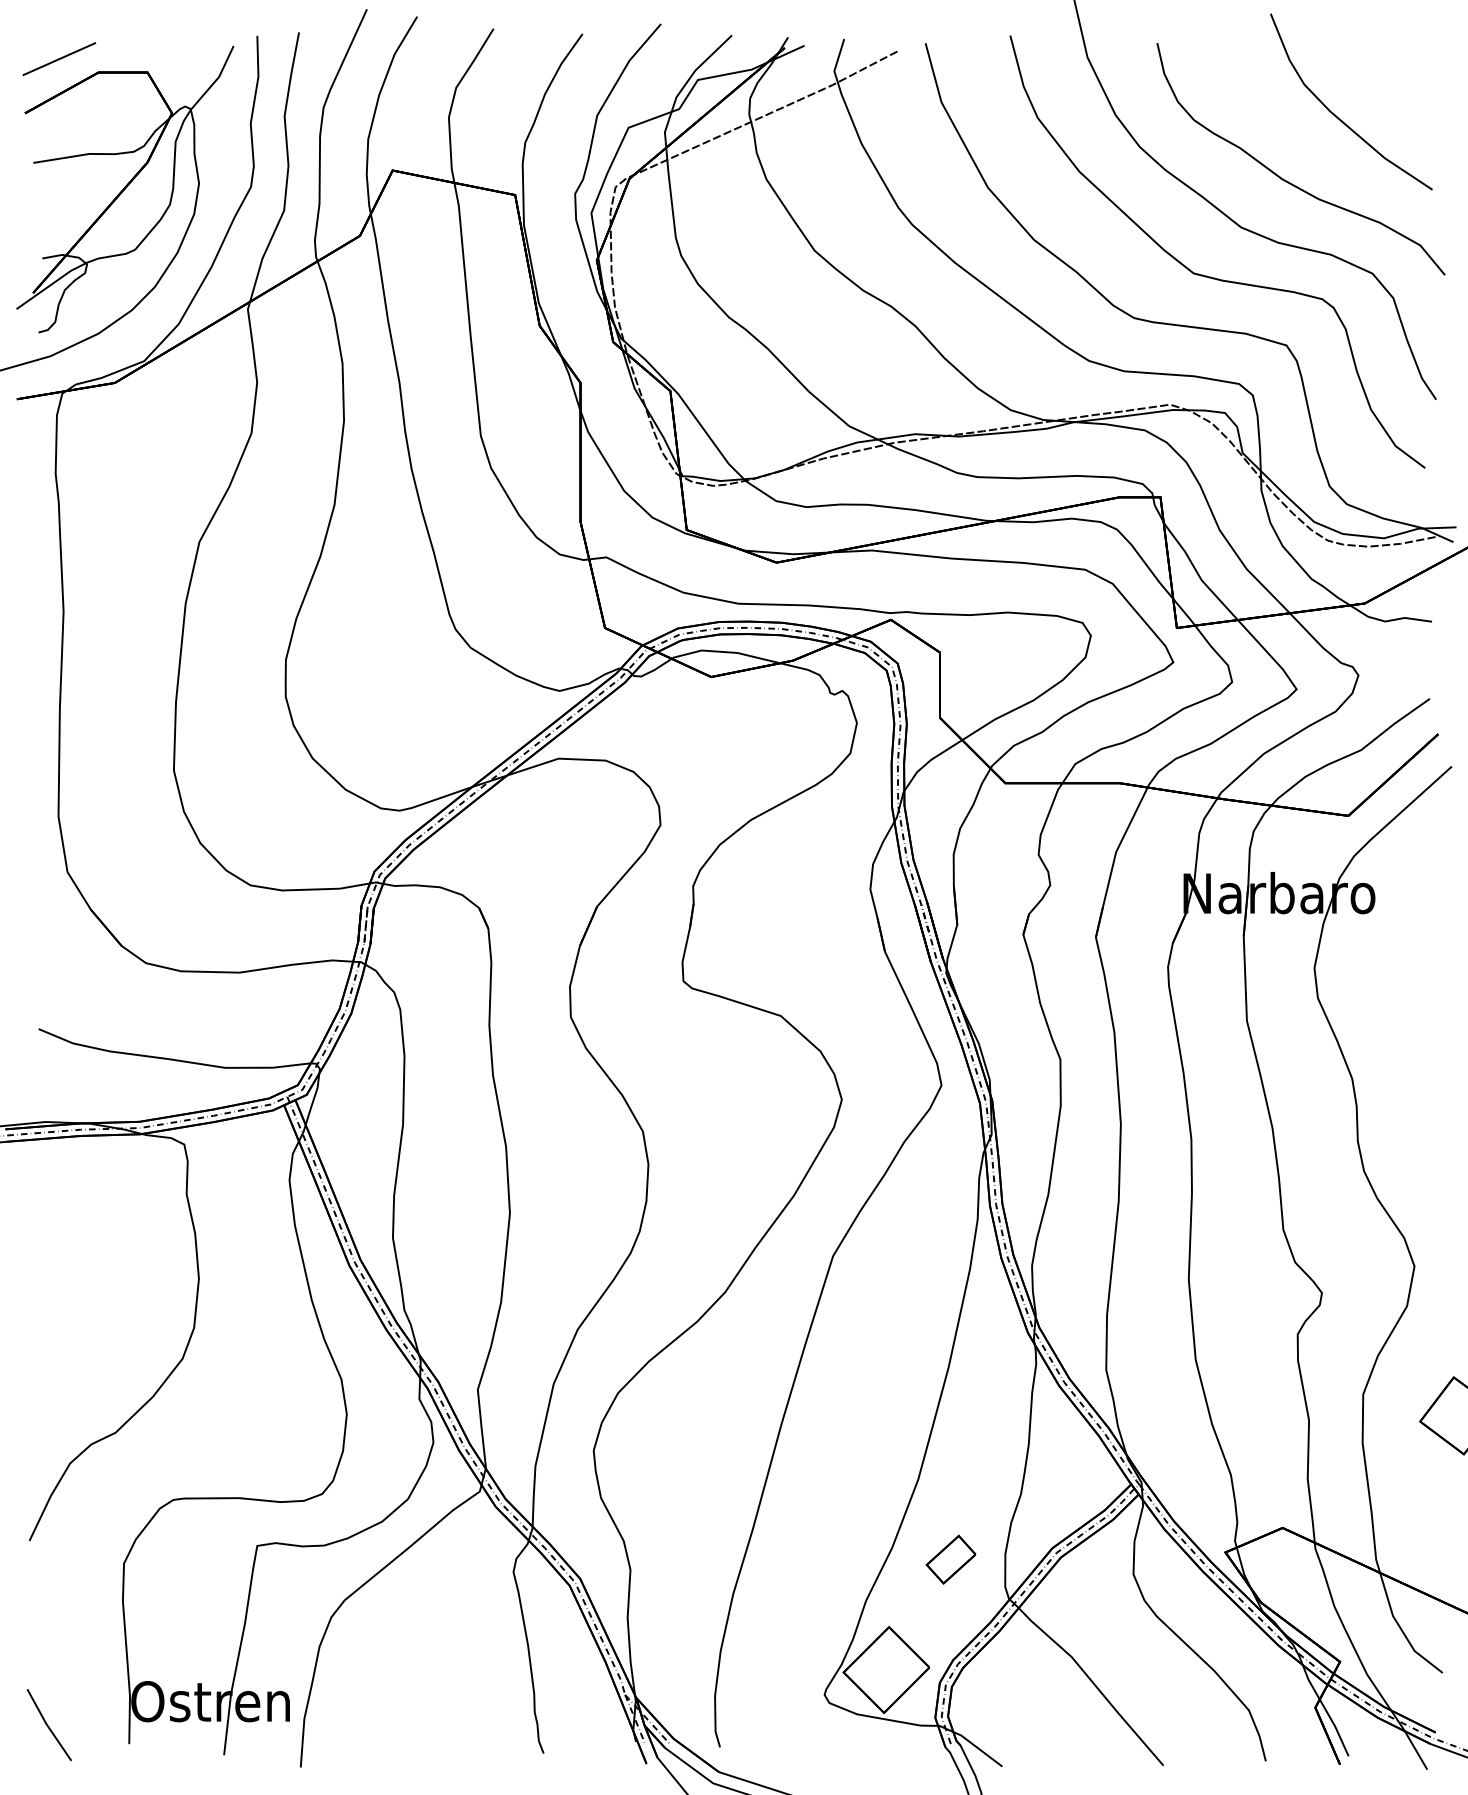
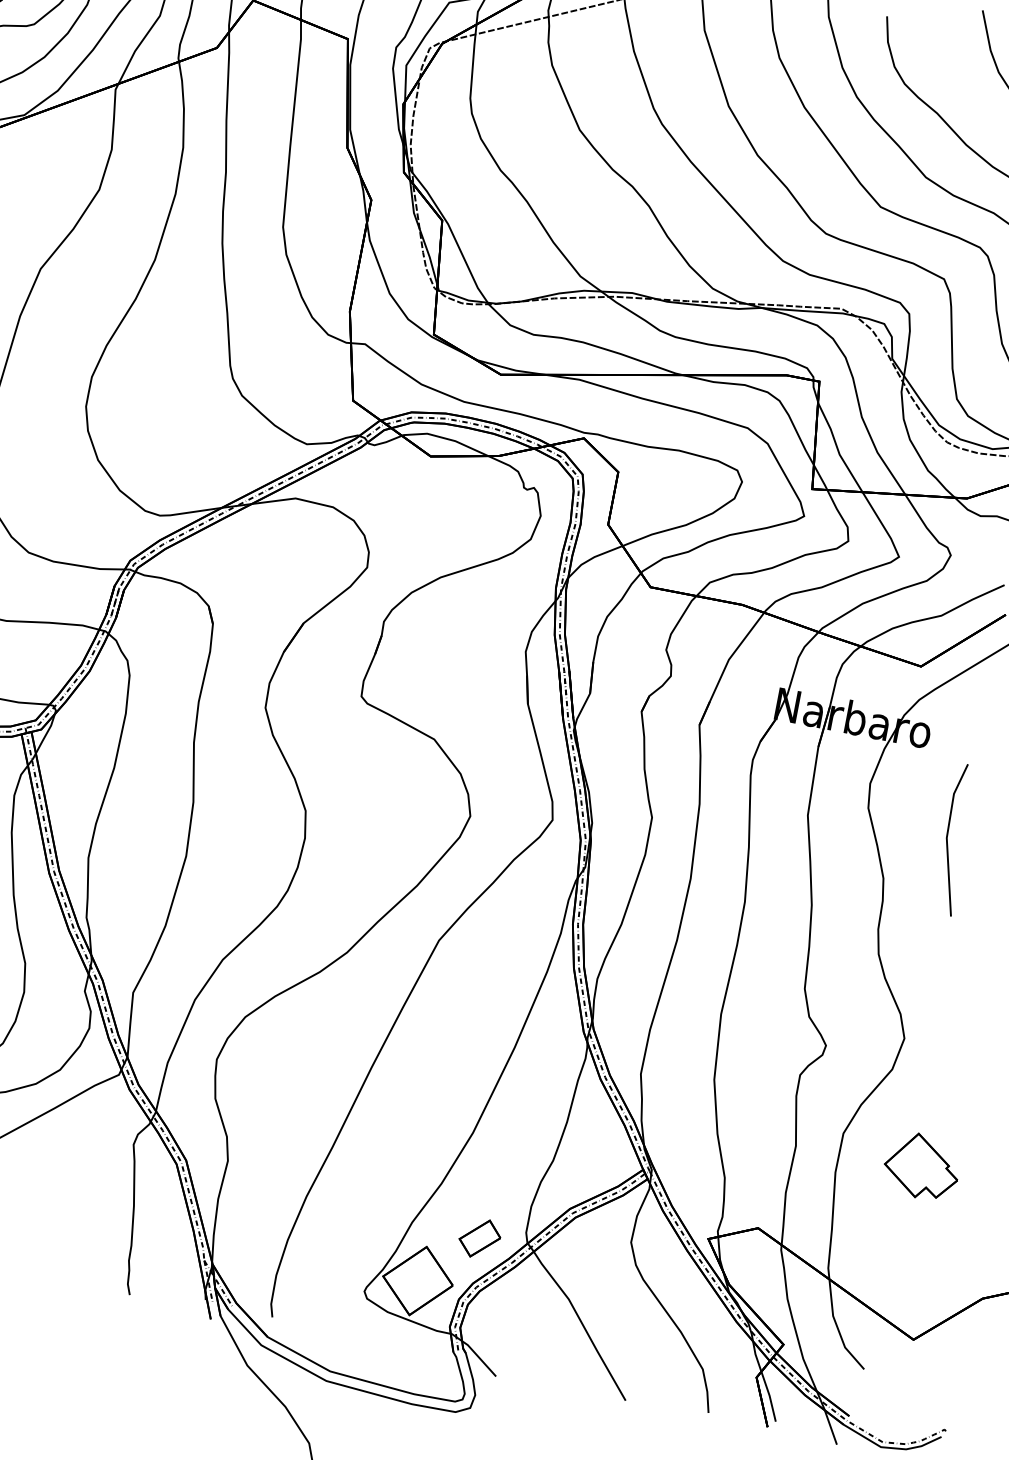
line: (1420, 1016) -> (947, 838), added
part: (950, 1559) -> (479, 1238), moved

